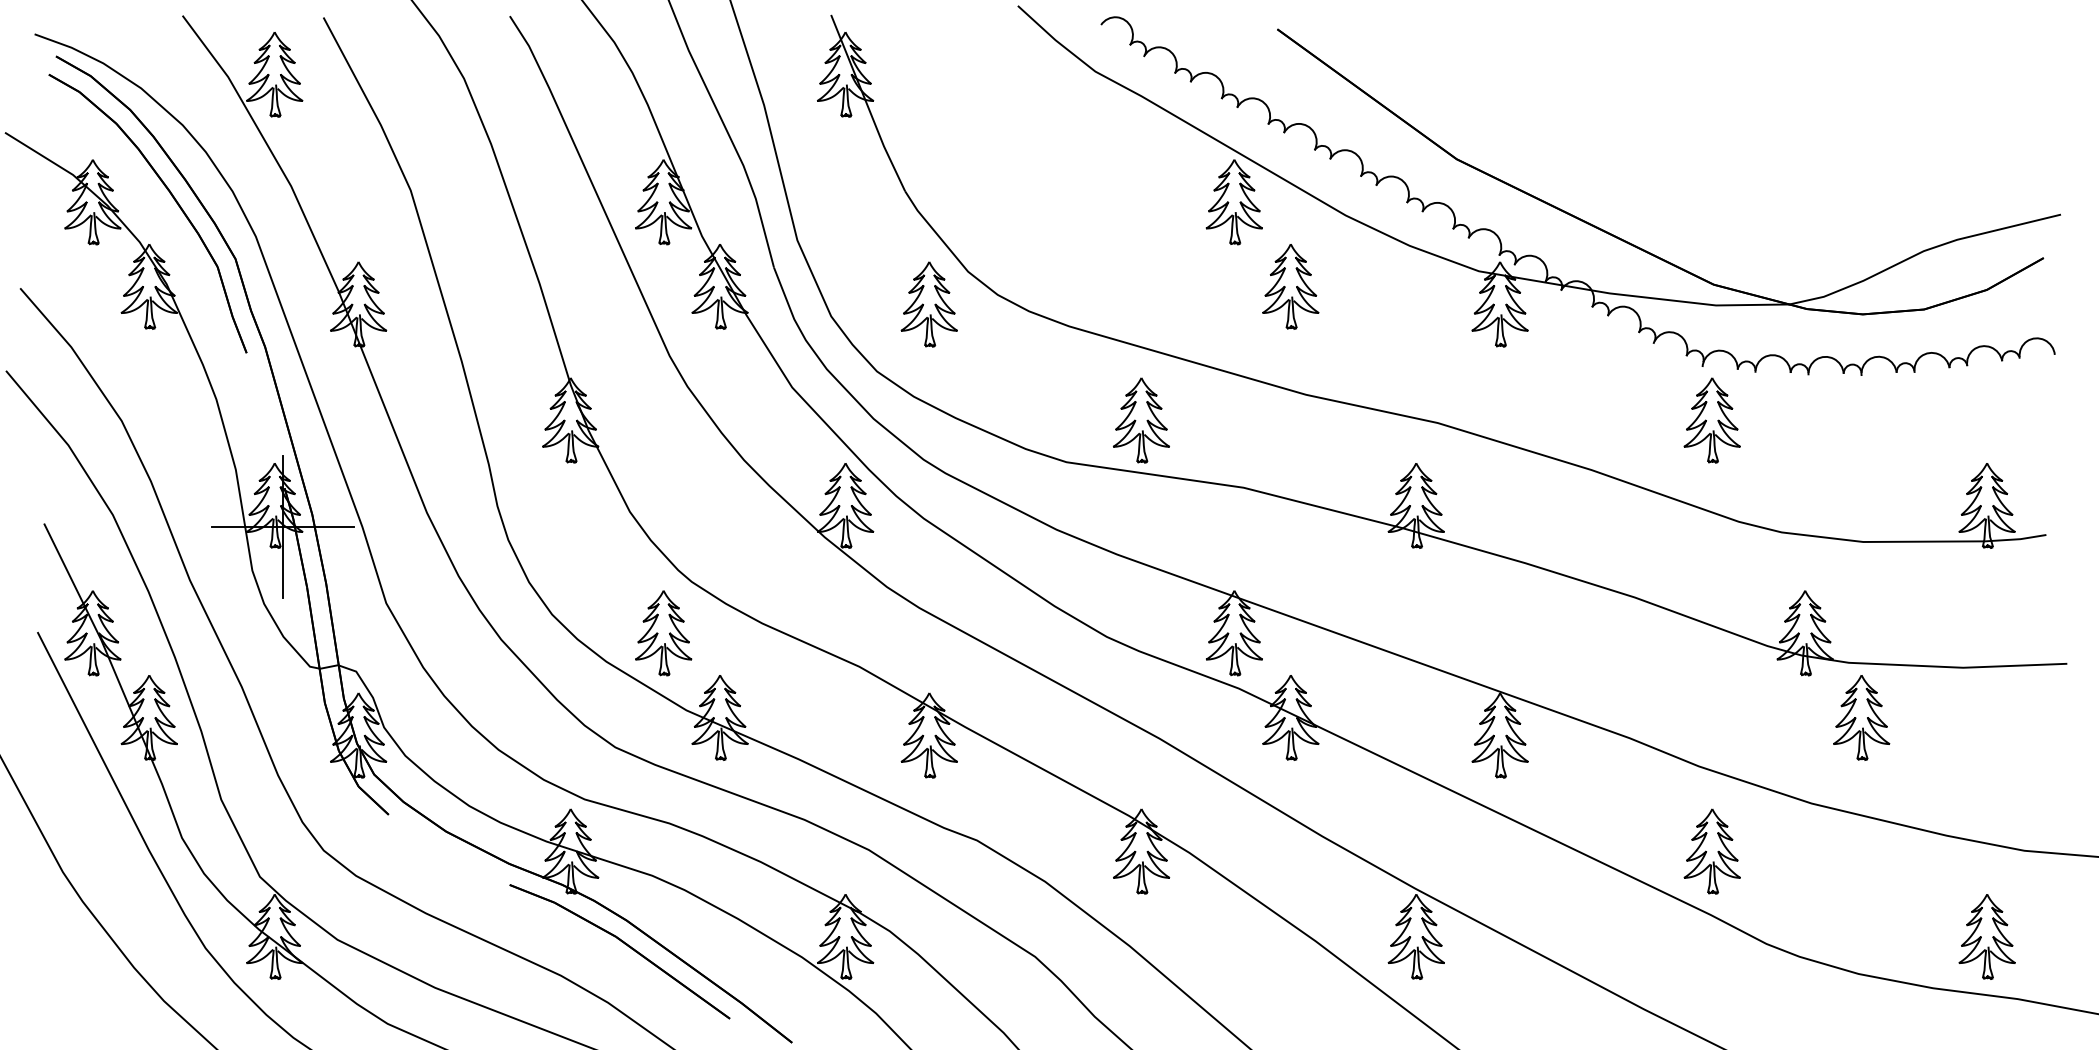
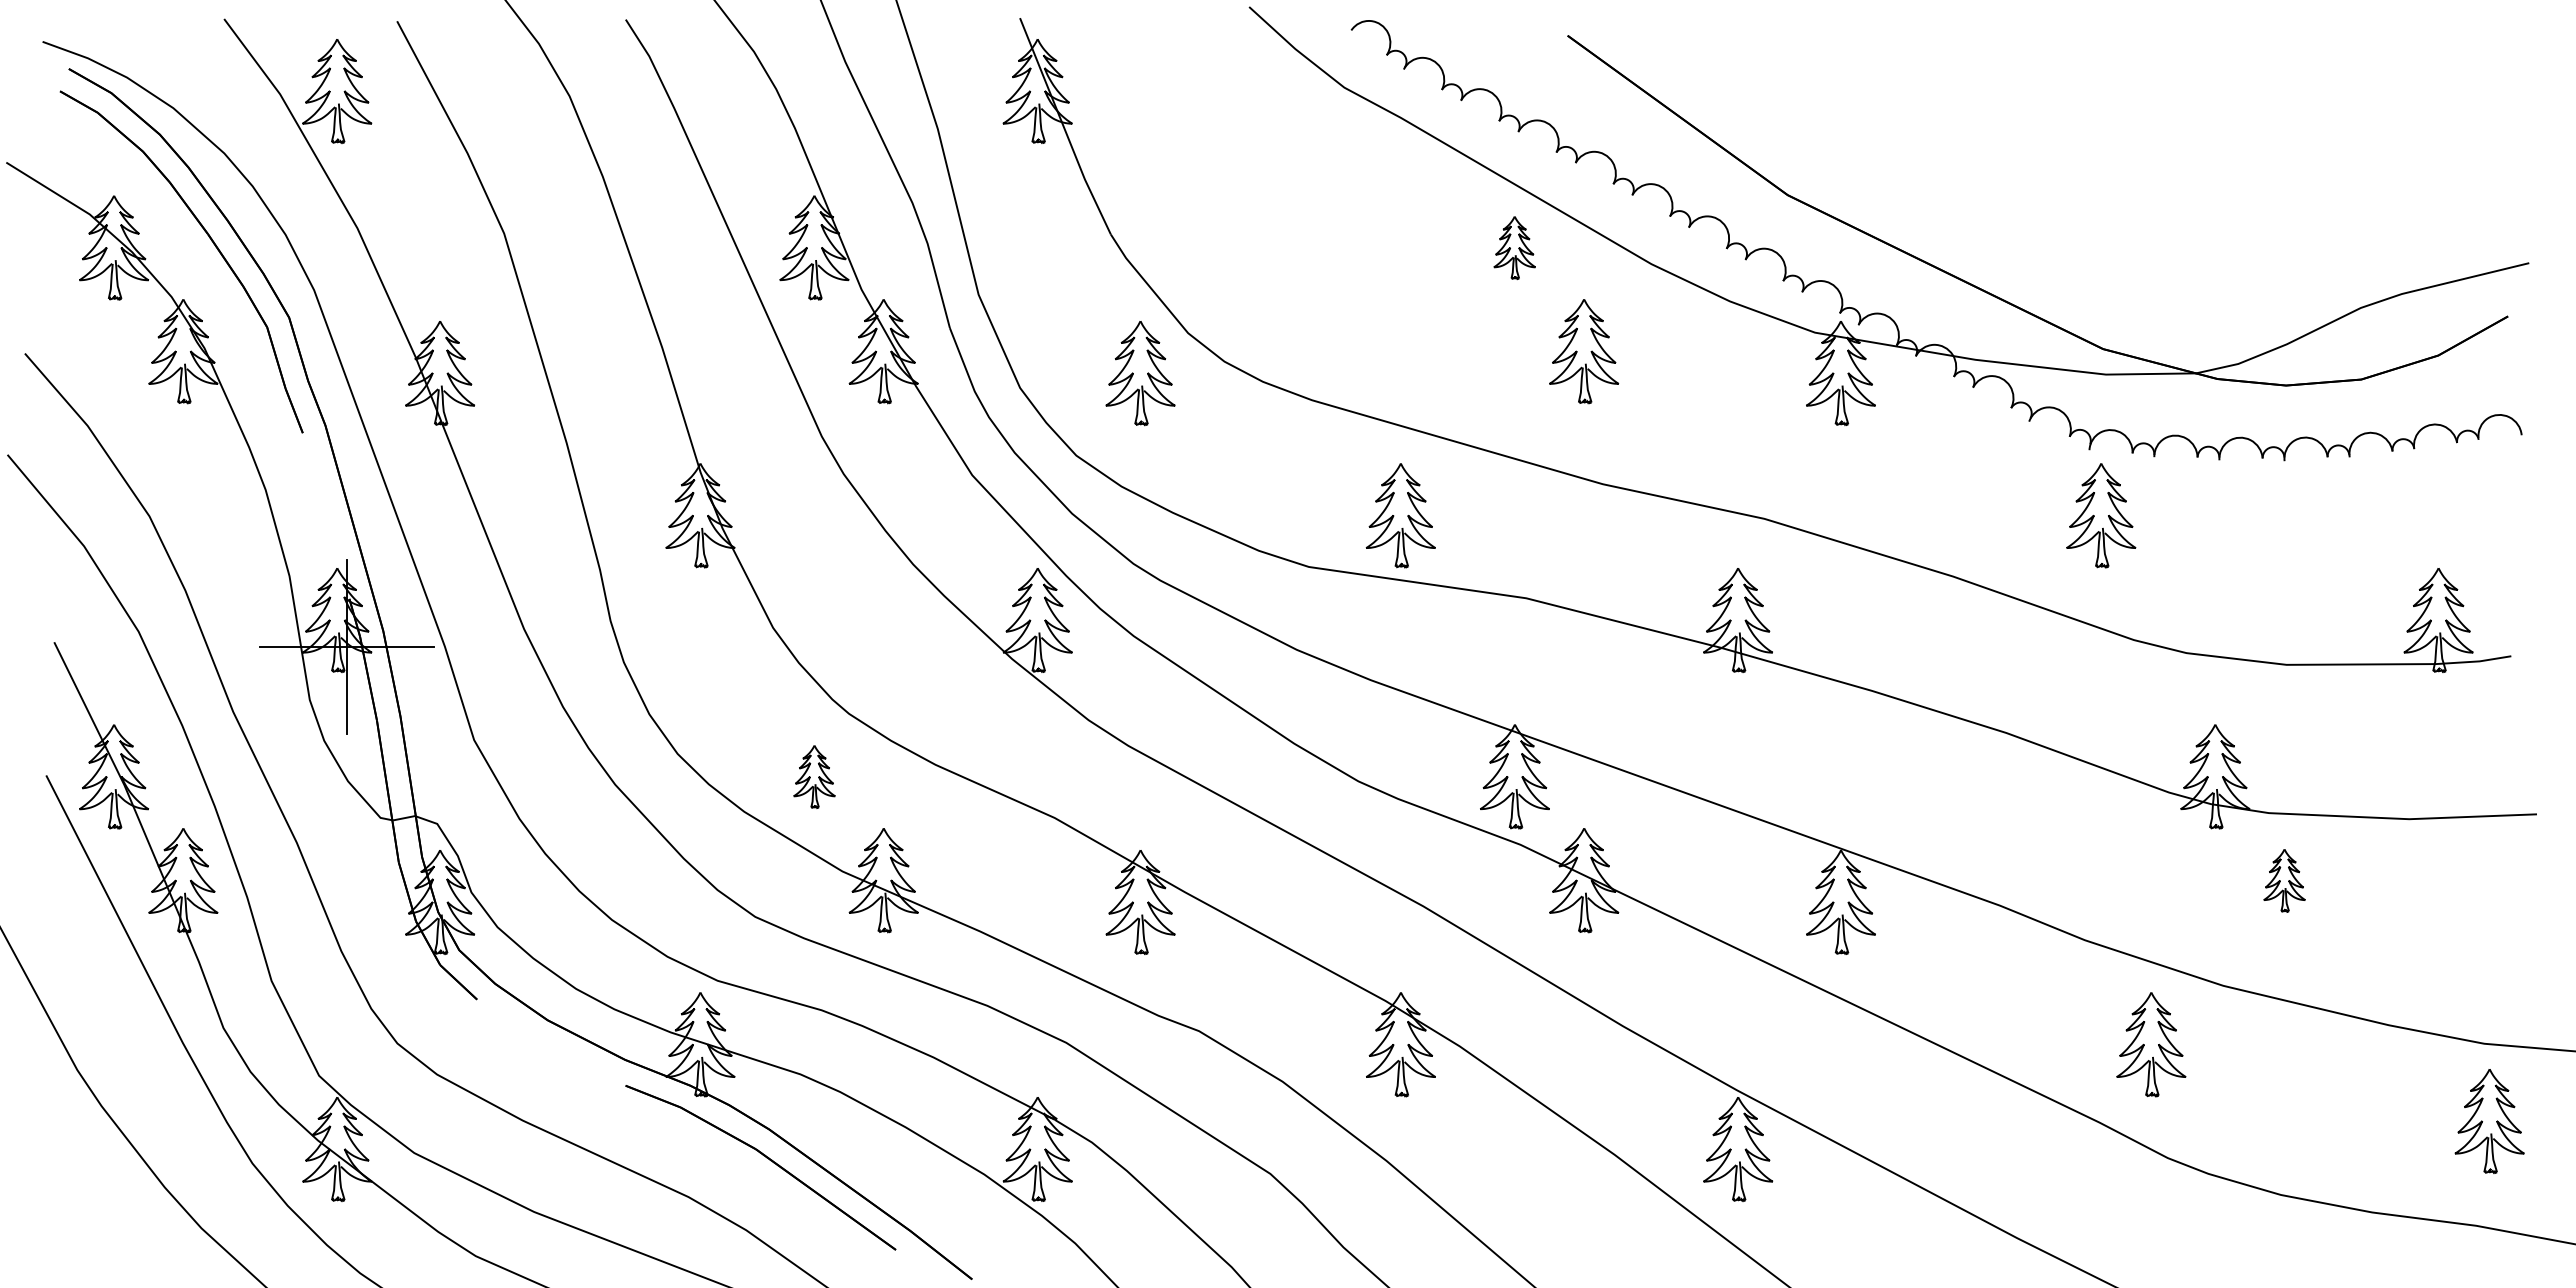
part: (1234, 201) -> (1514, 247), size x0.6
part: (663, 632) -> (814, 776), size x0.6
part: (1861, 717) -> (2284, 880), size x0.6
part: (1712, 851) -> (2151, 1044), moved
part: (1987, 936) -> (2489, 1121), moved

